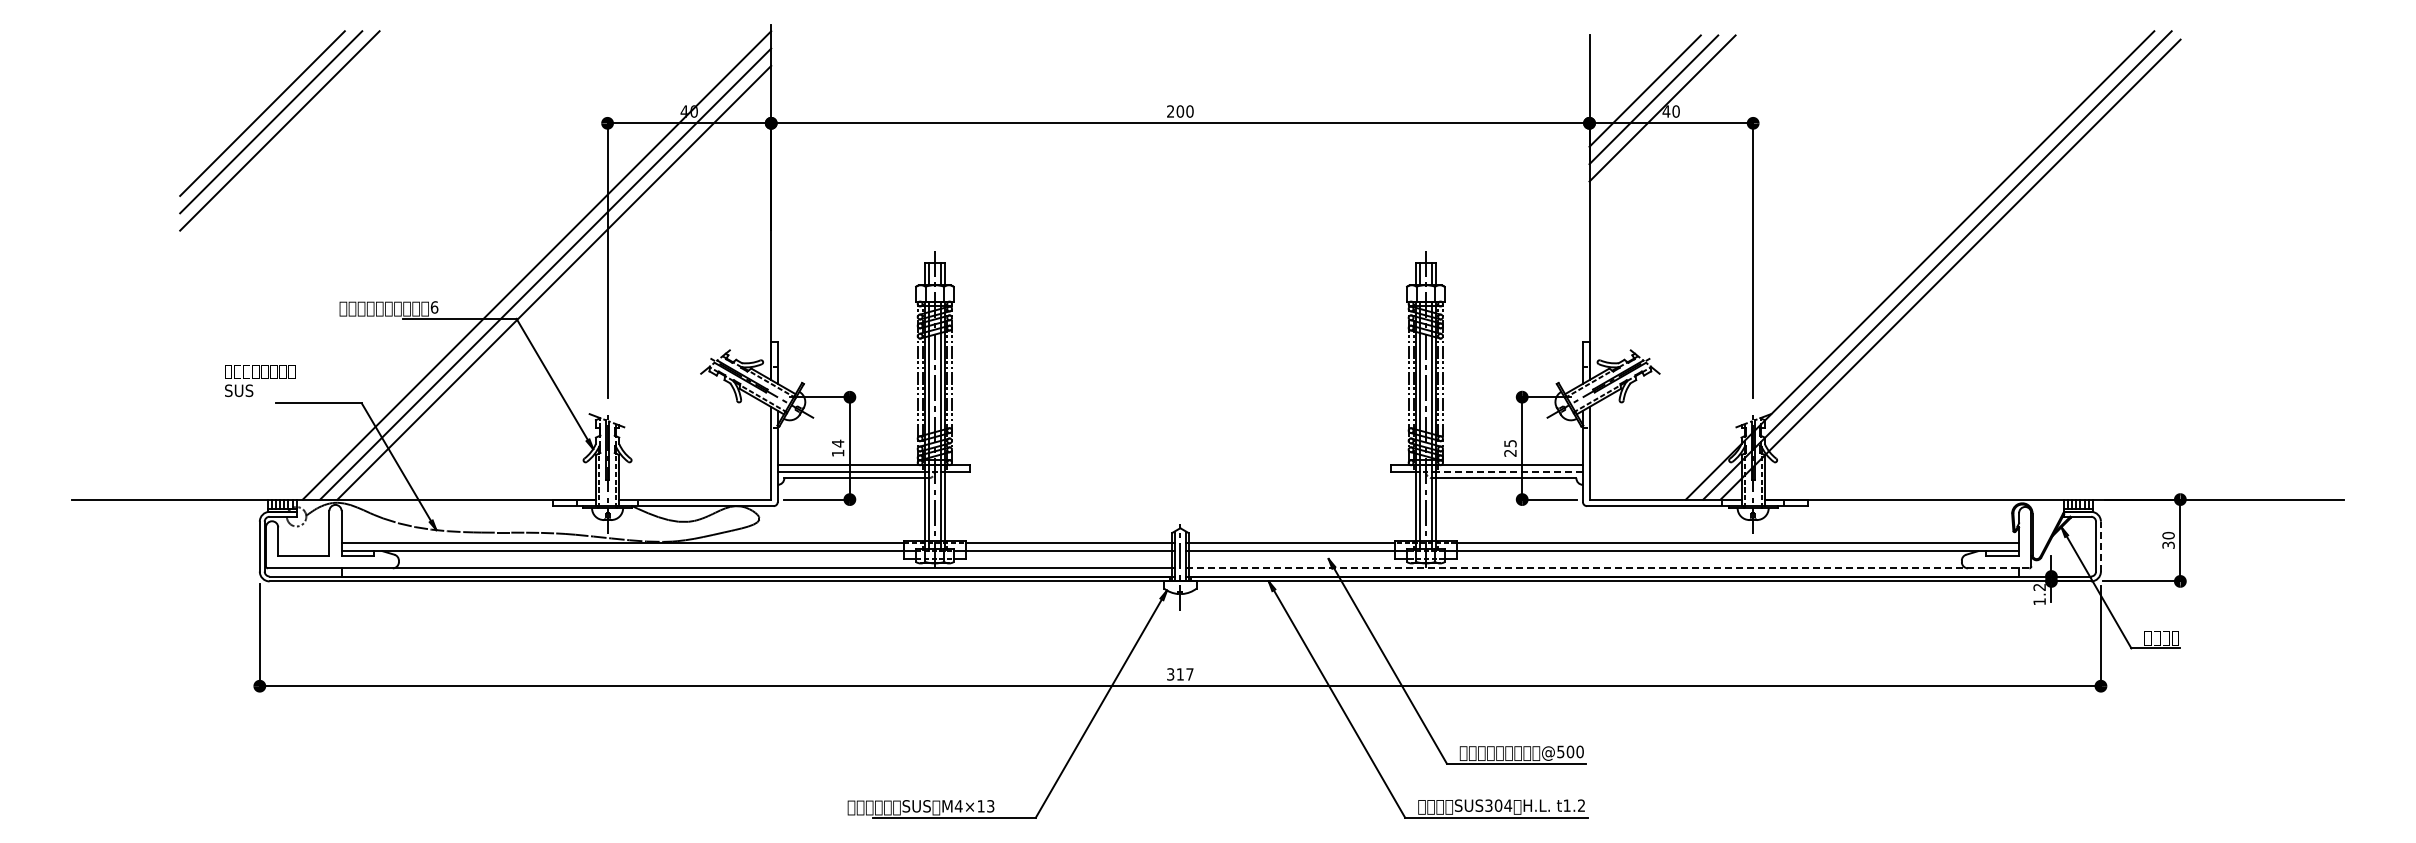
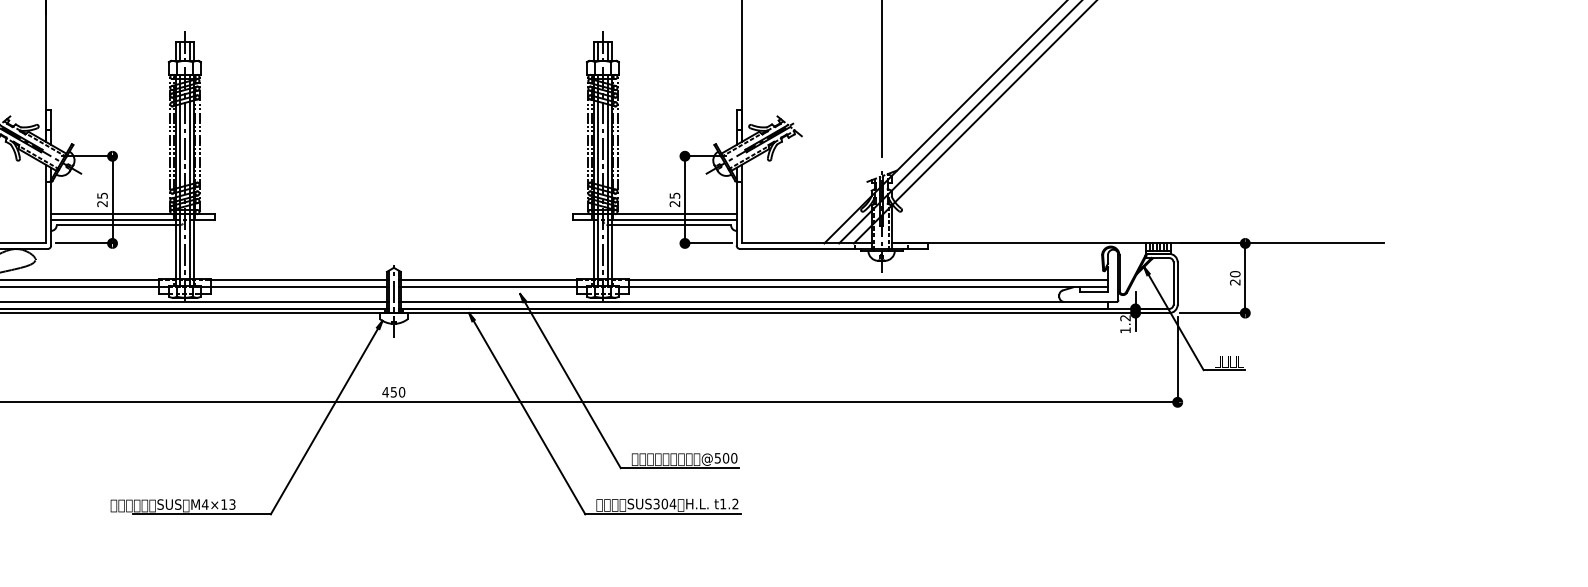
text: (837, 447) -> (101, 199), 14 -> 25
line: (1509, 471) -> (674, 219), dashed -> solid
text: (2168, 544) -> (1235, 281), 30 -> 20
line: (2100, 546) -> (1177, 283), dashed -> solid
line: (1607, 568) -> (757, 302), dashed -> solid
text: (1179, 674) -> (393, 392), 317 -> 450

